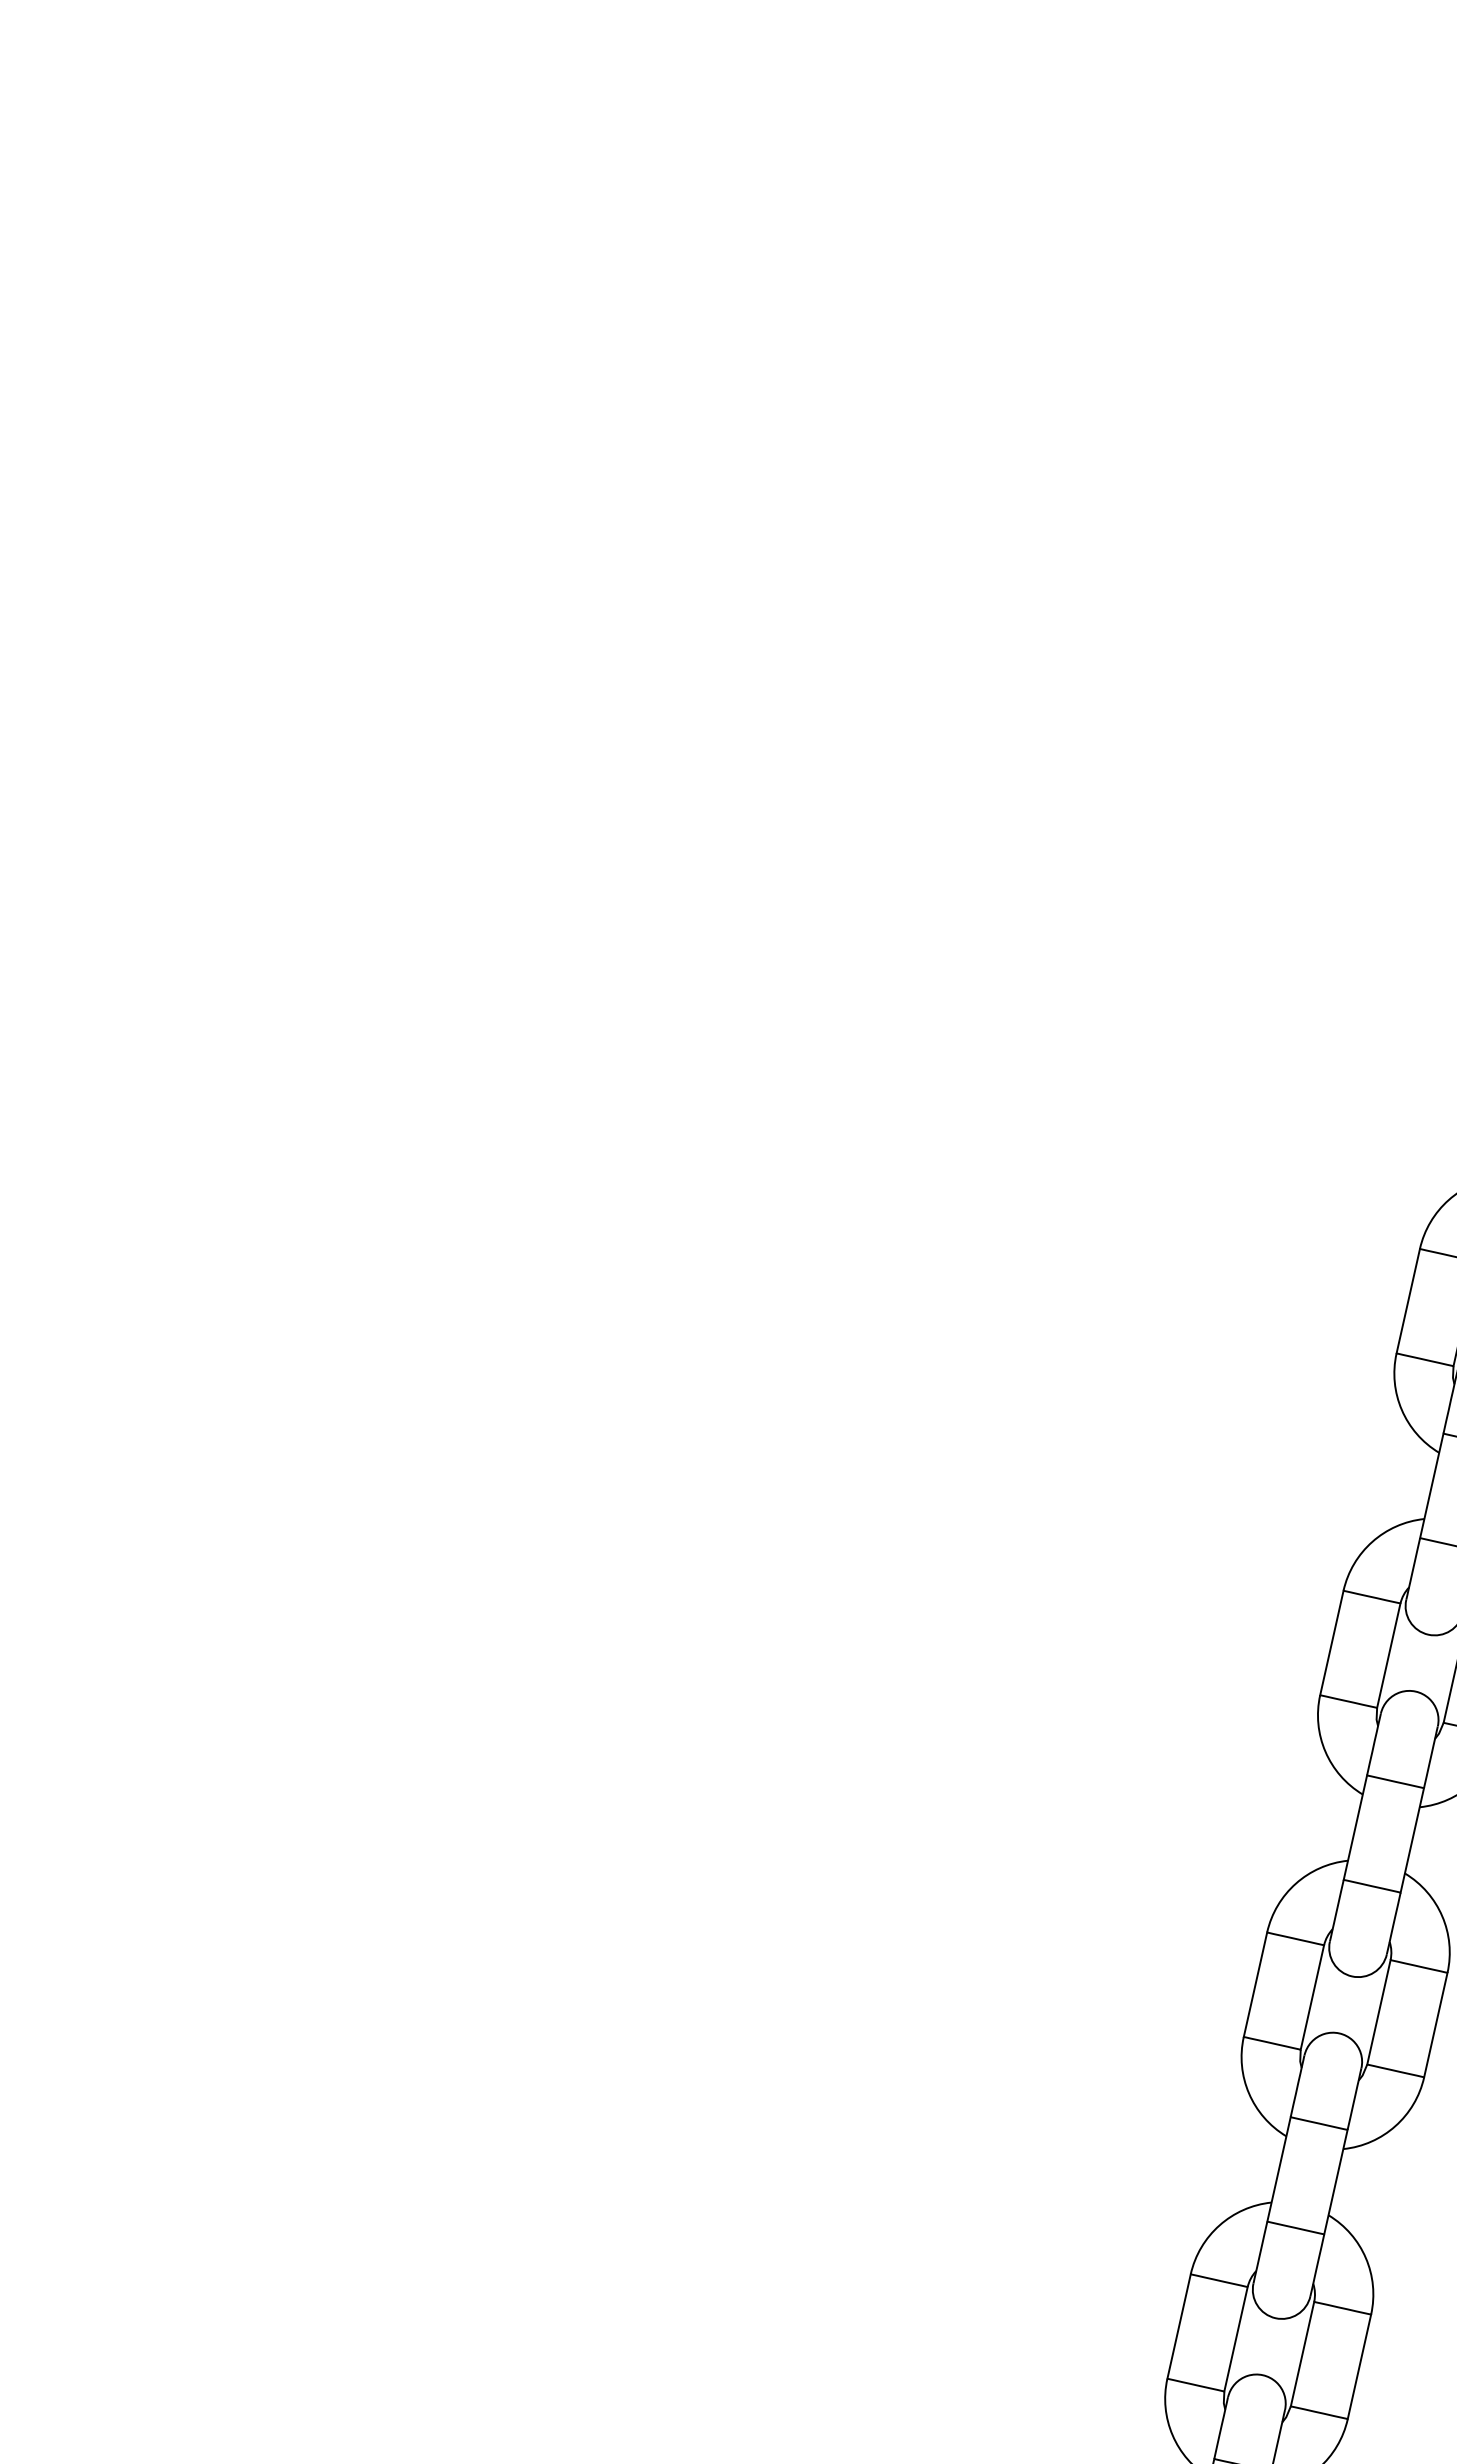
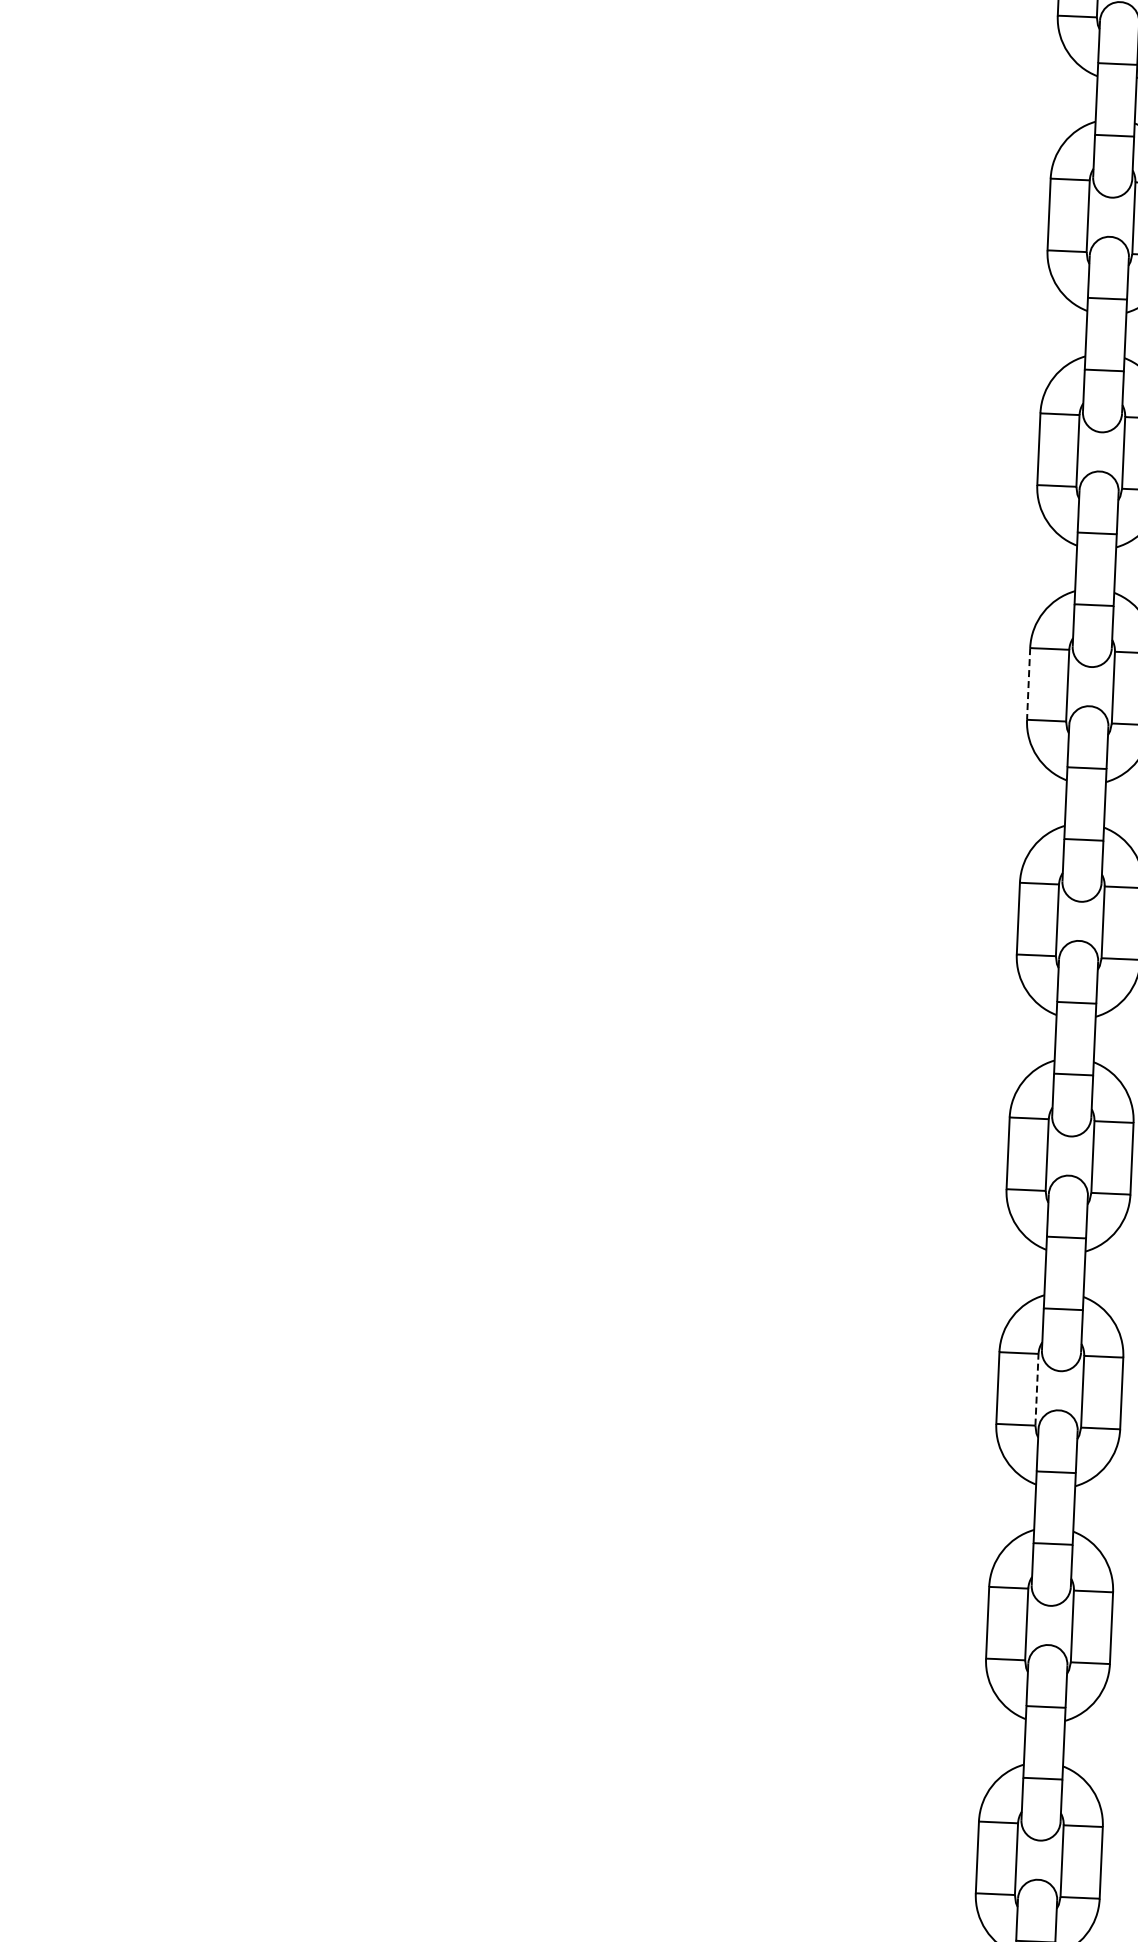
line: (1408, 1300) -> (1028, 683), solid -> dashed
line: (1235, 2338) -> (1036, 1389), solid -> dashed

